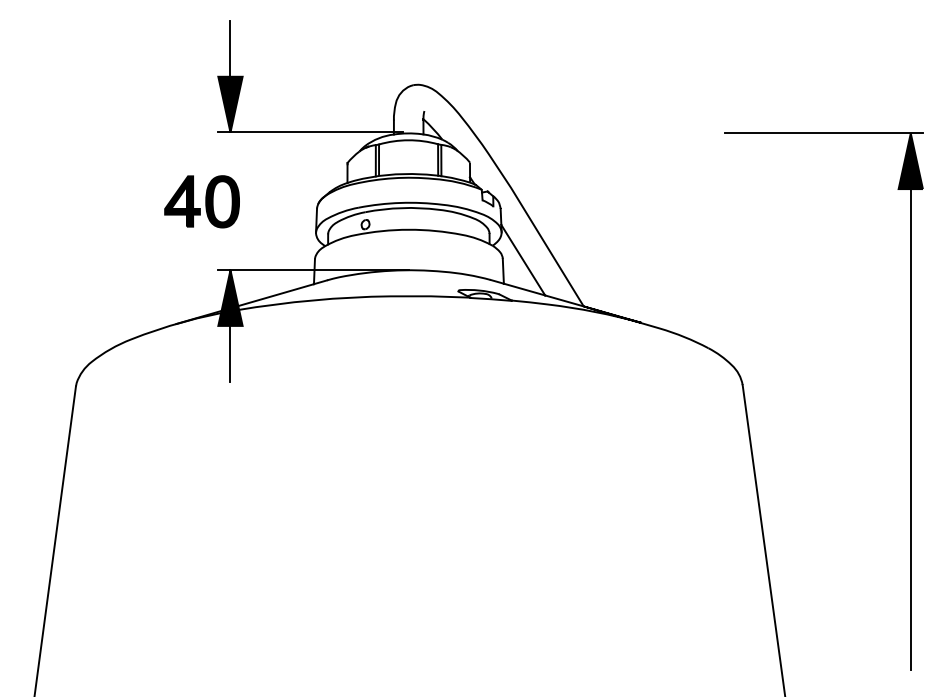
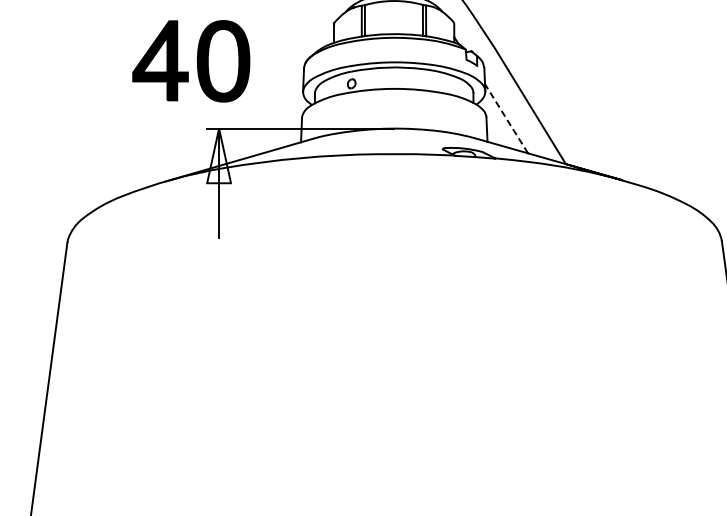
part: (201, 201) -> (190, 61), size x1.6
line: (523, 260) -> (506, 119), solid -> dashed
fill: (230, 297) -> (219, 155), removed

